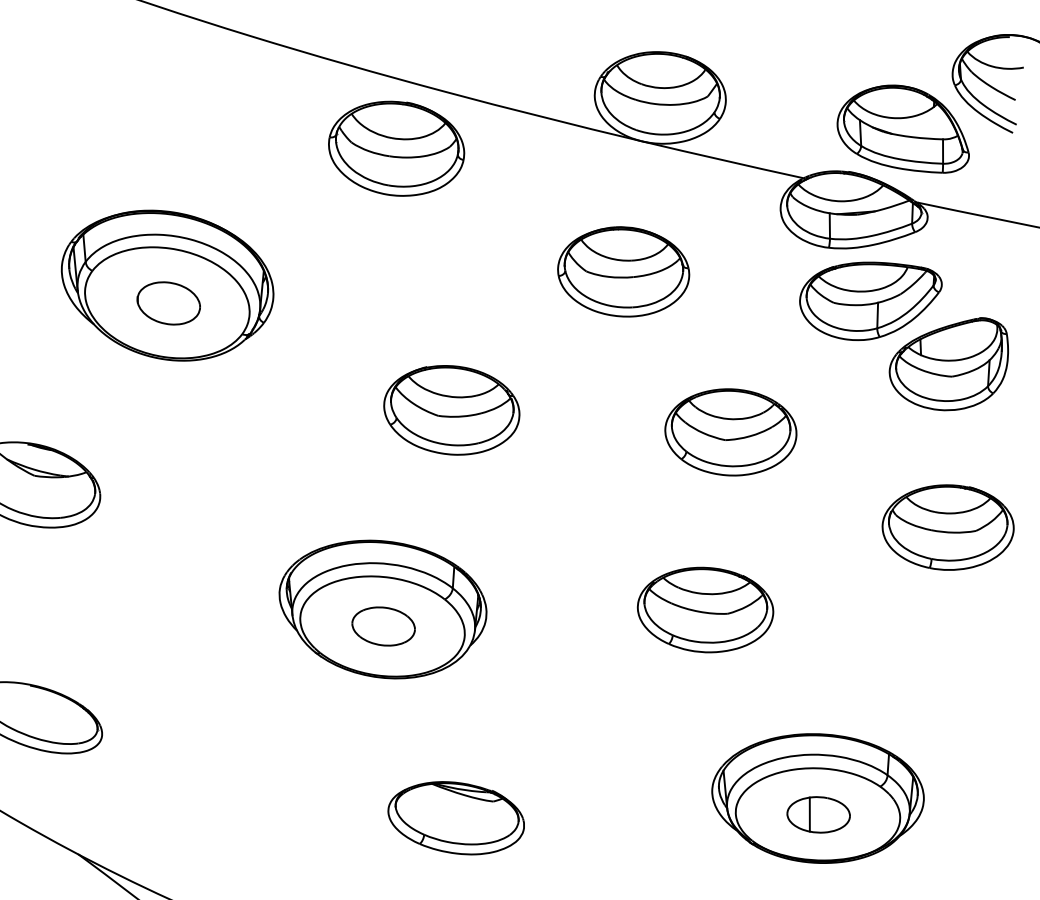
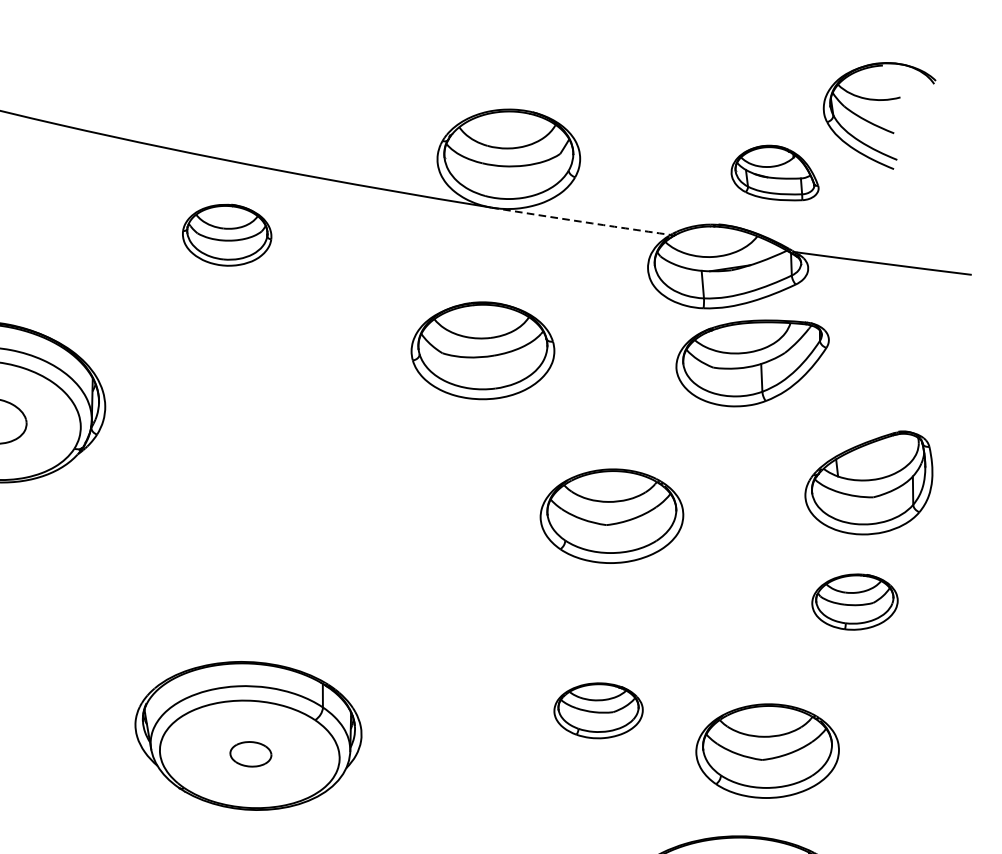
part: (902, 128) -> (773, 173), size x0.6
part: (396, 148) -> (226, 235), size x0.6
arc: (722, 160) -> (581, 222), solid -> dashed
part: (948, 364) -> (868, 484), moved
part: (451, 410) -> (307, 514), removed
part: (947, 527) -> (854, 602), size x0.6
part: (705, 609) -> (598, 710), size x0.6
part: (383, 626) -> (250, 754), size x0.6
part: (857, 658) -> (767, 751), added

